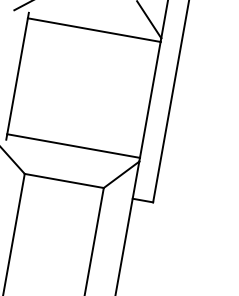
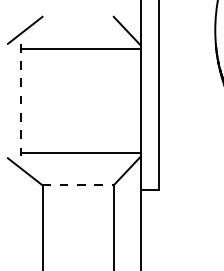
line: (18, 76) -> (21, 101), solid -> dashed
line: (64, 181) -> (78, 185), solid -> dashed

